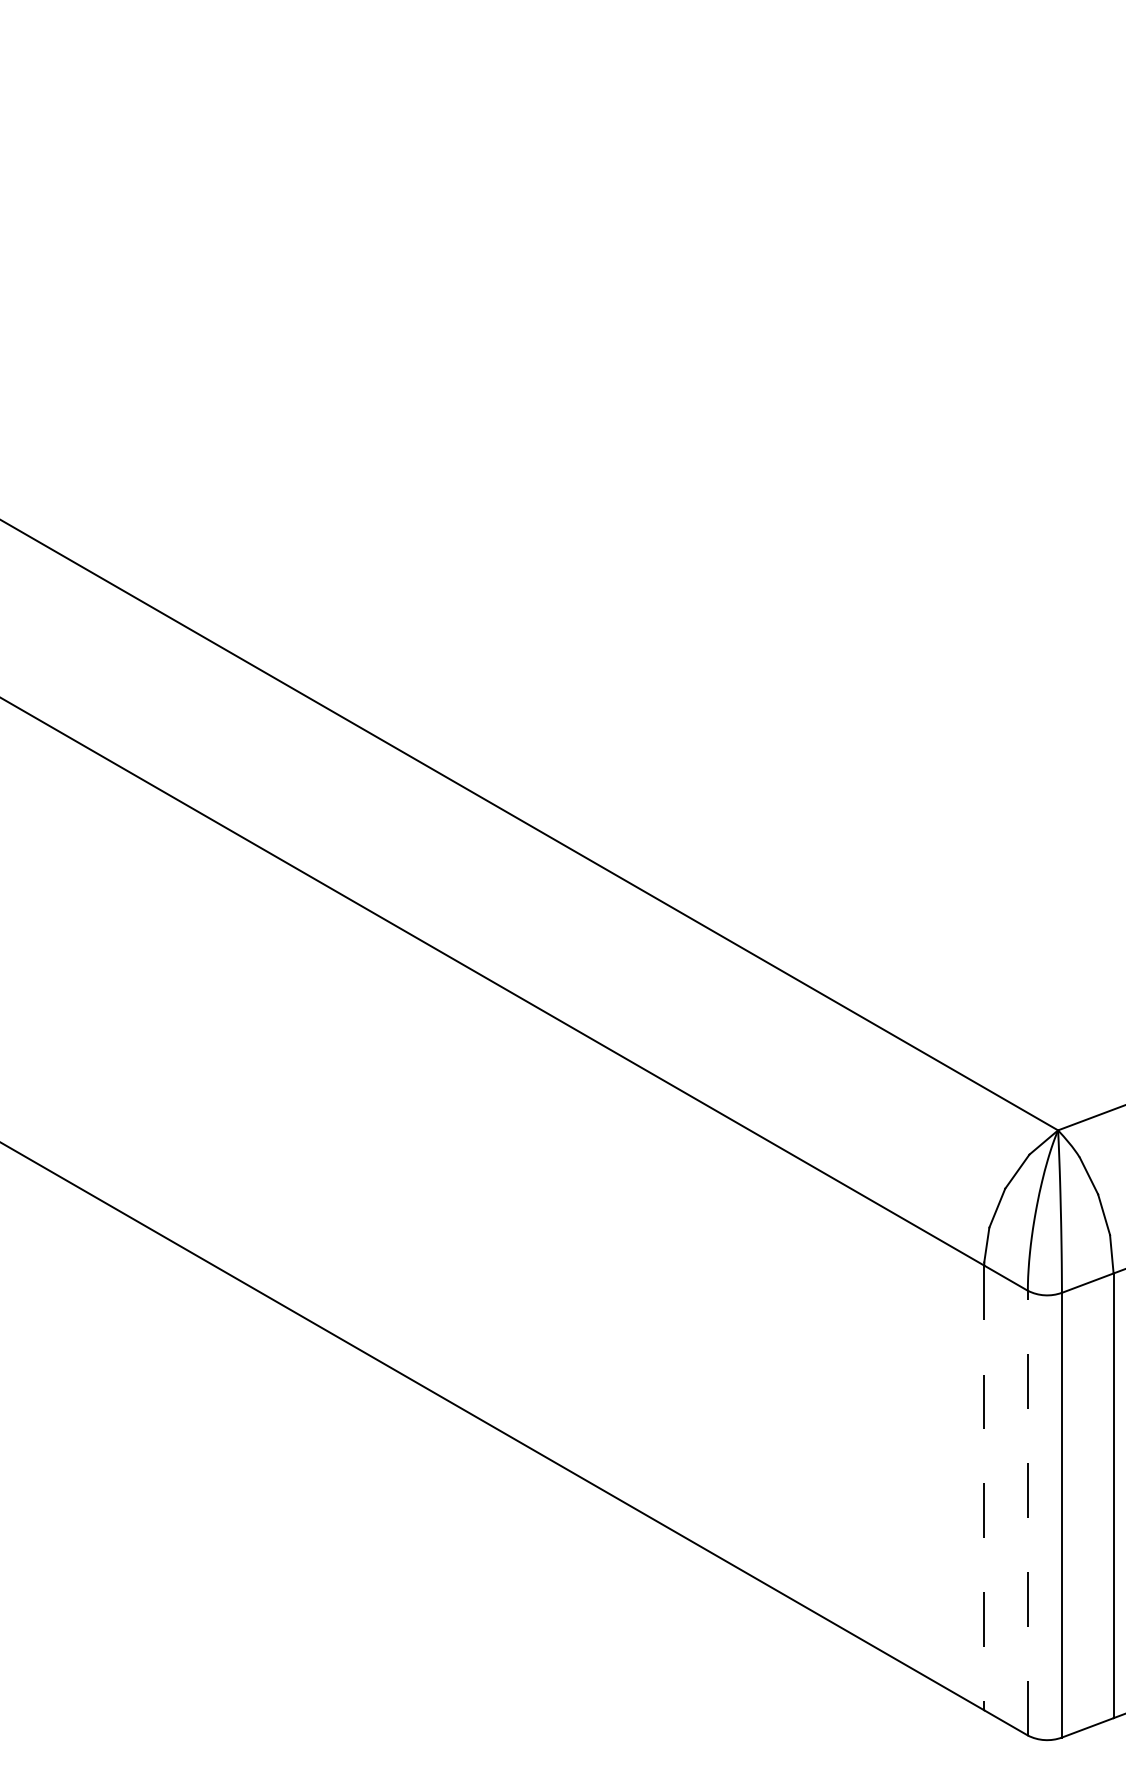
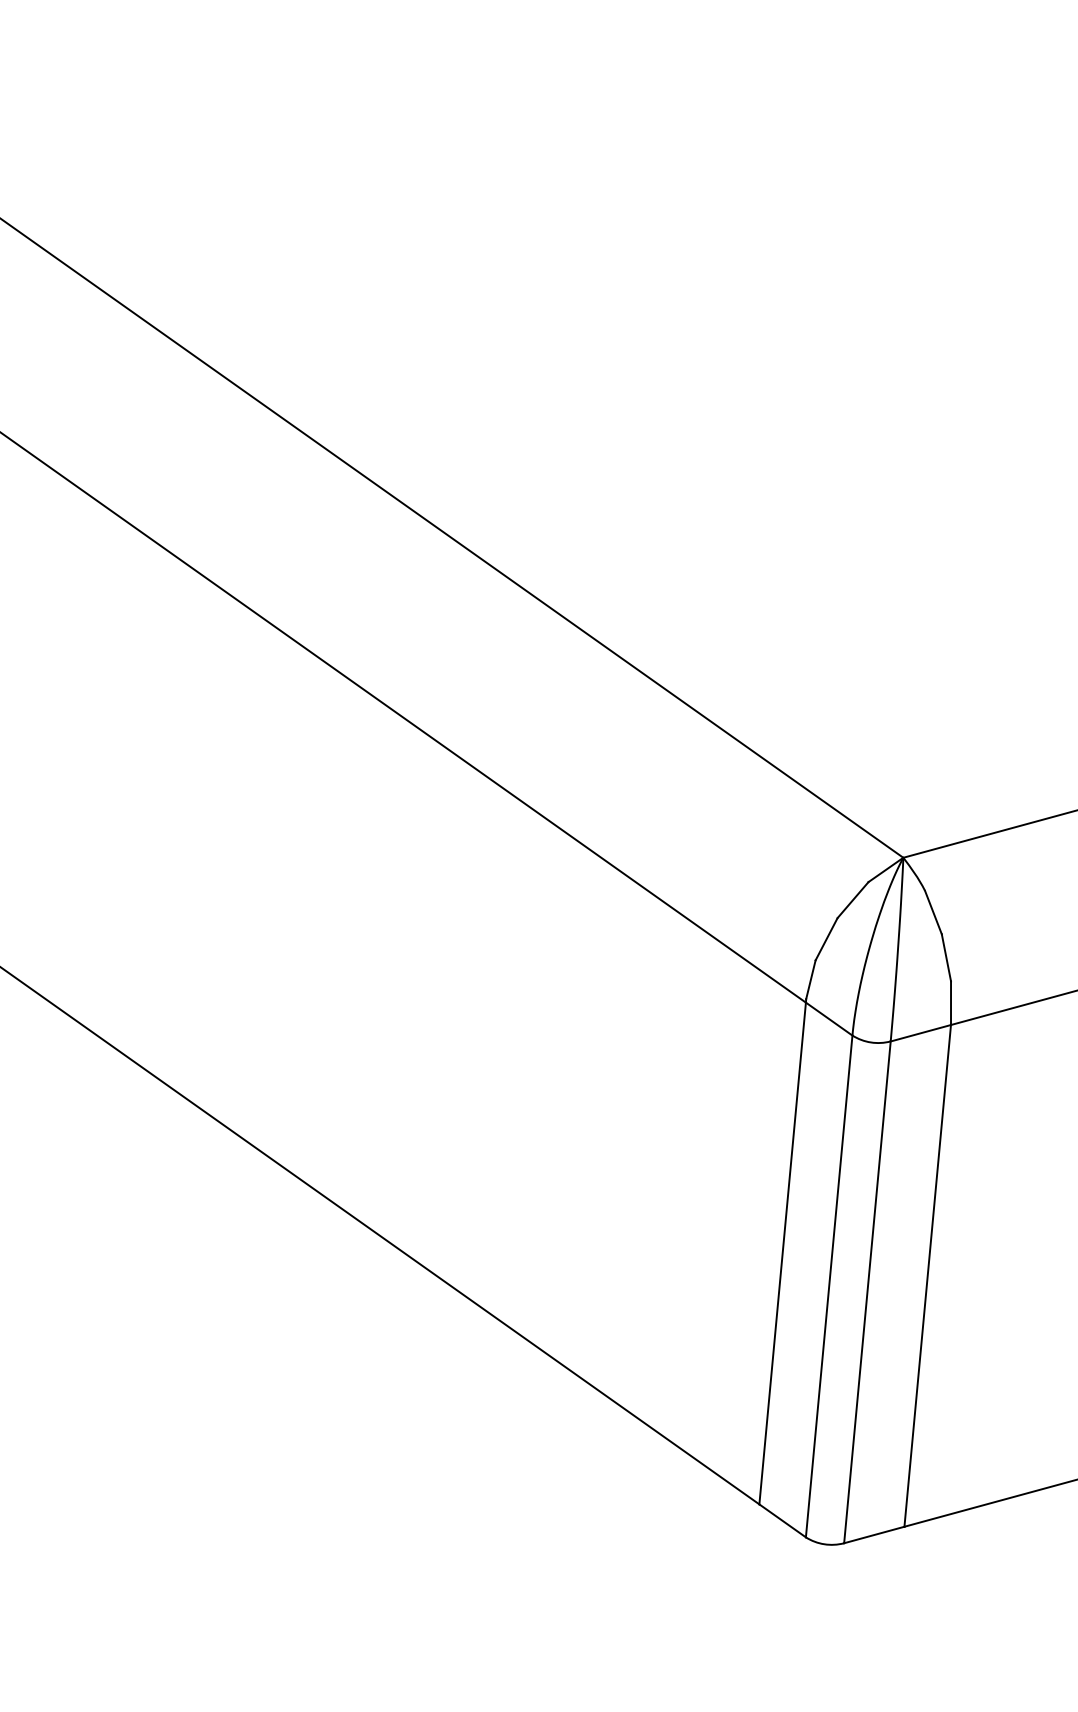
line: (984, 1488) -> (782, 1254), dashed -> solid
line: (1027, 1512) -> (828, 1285), dashed -> solid

